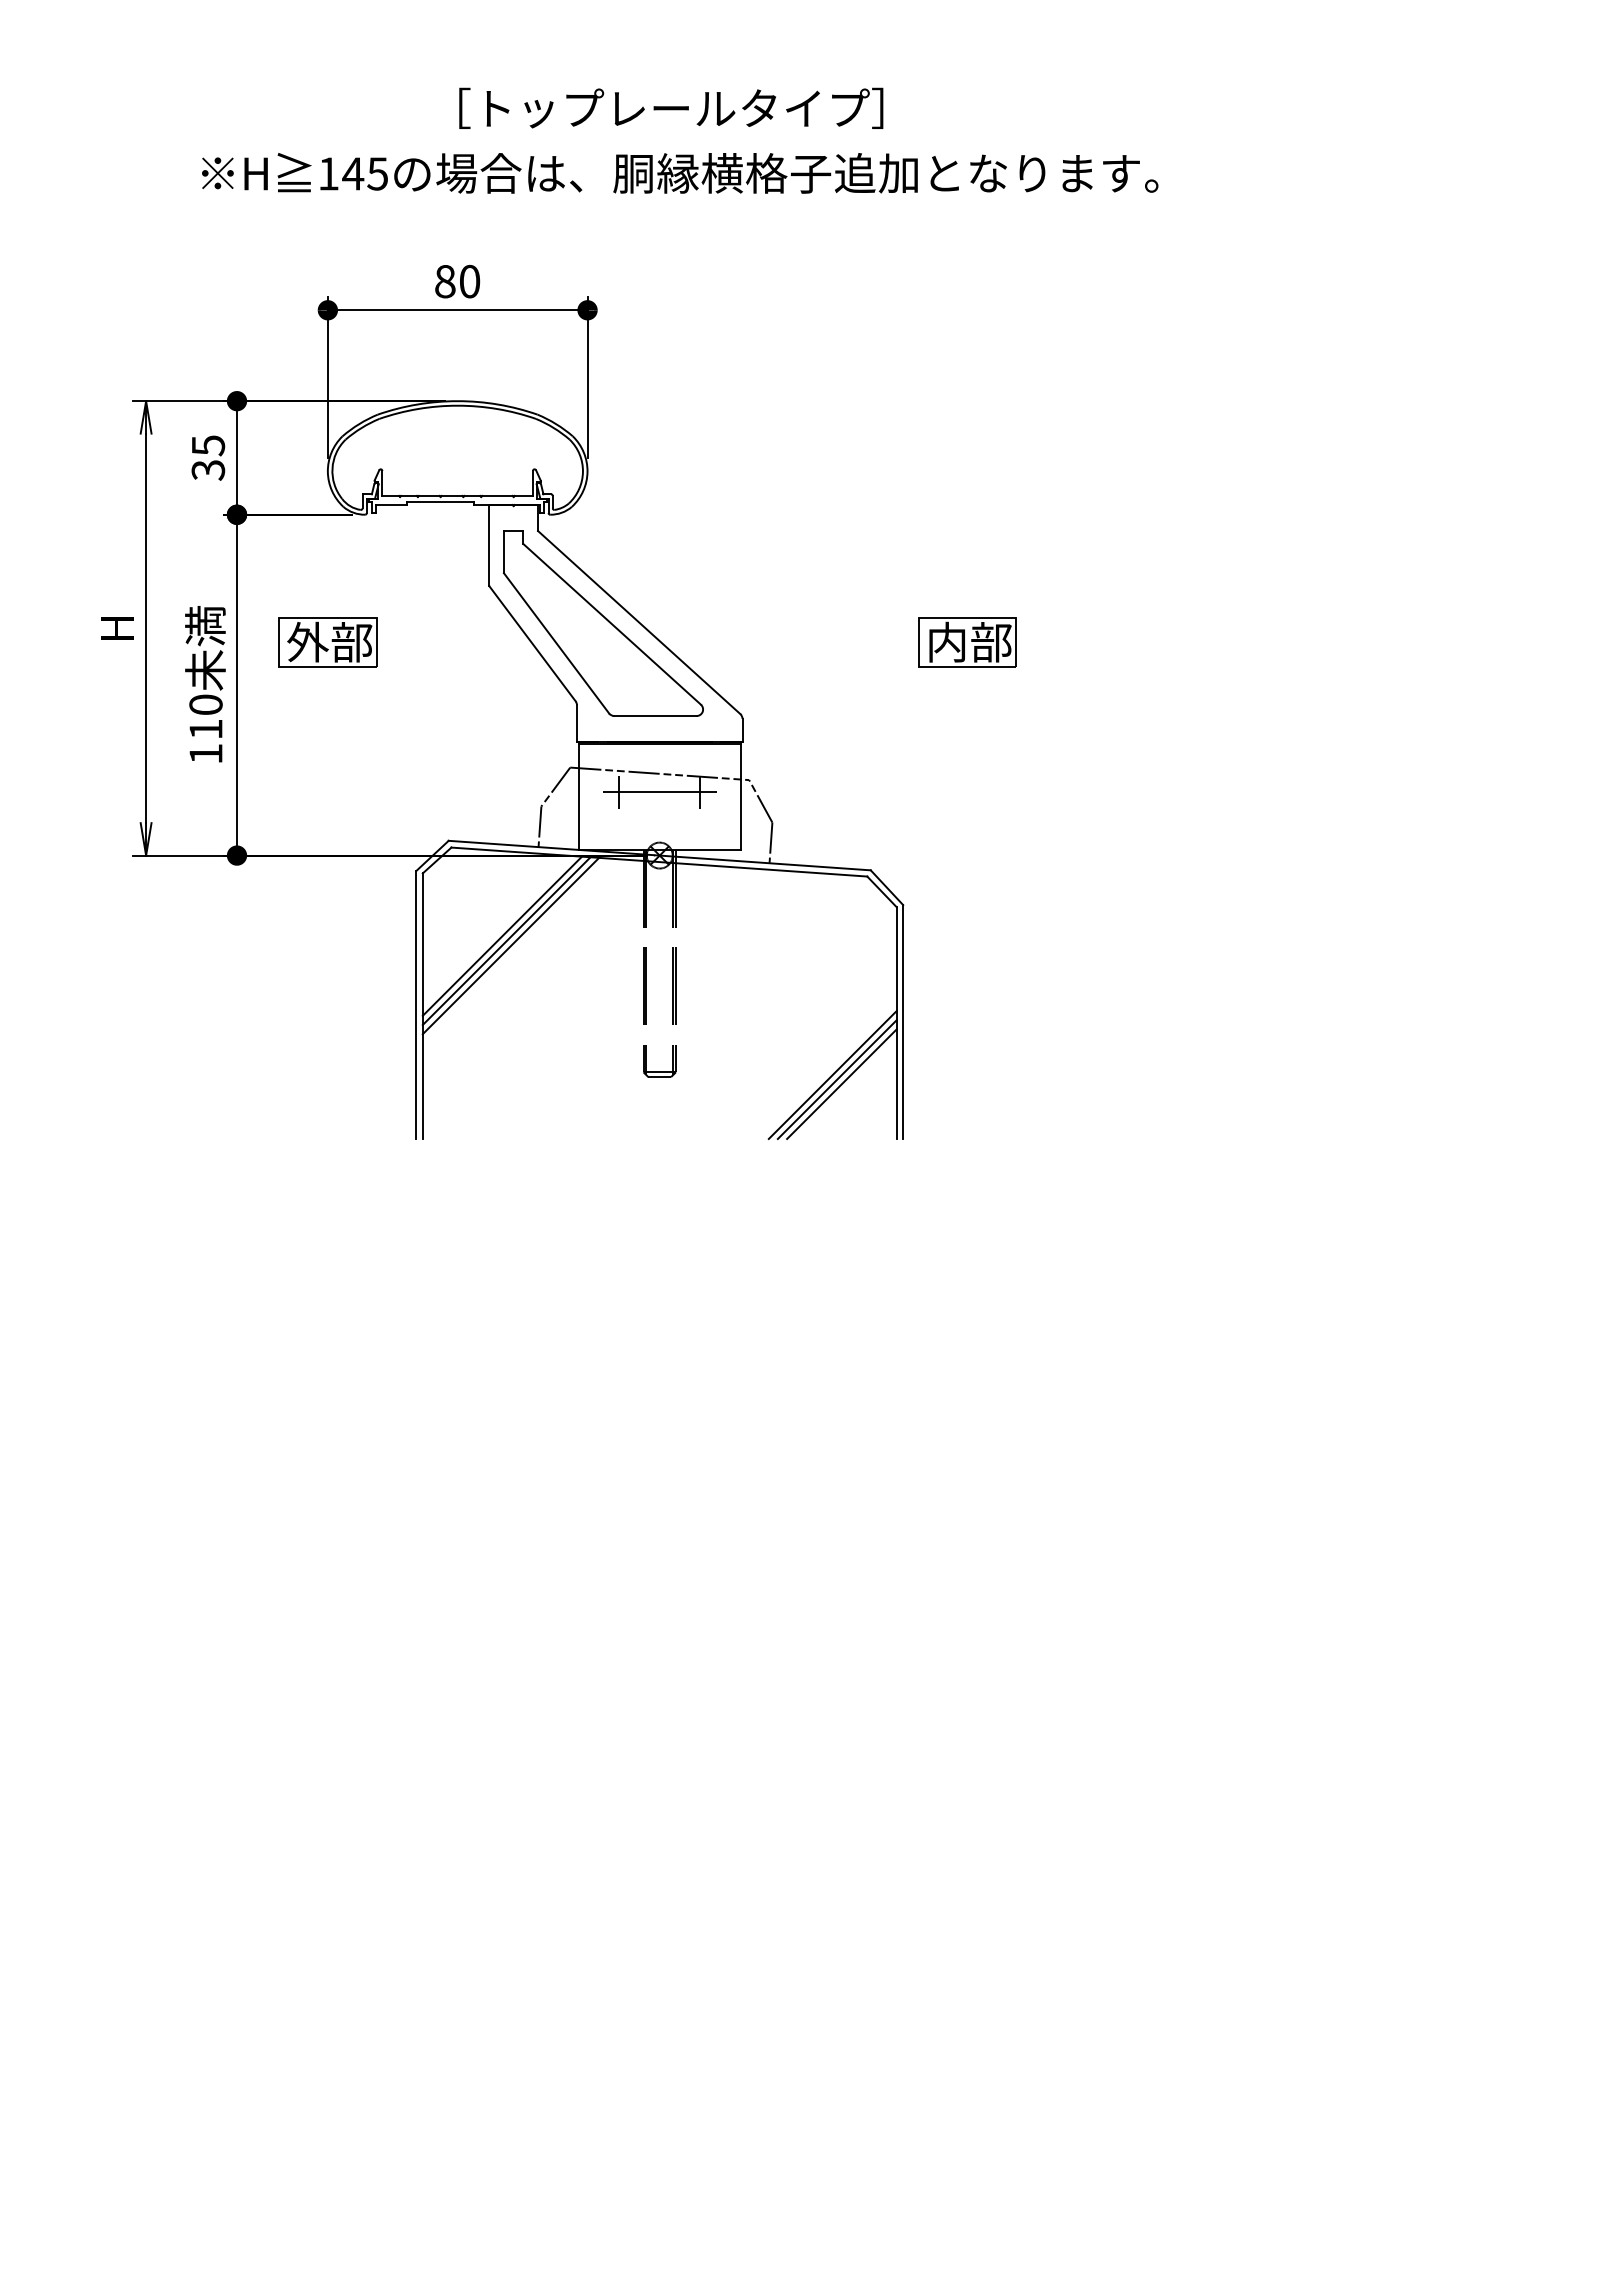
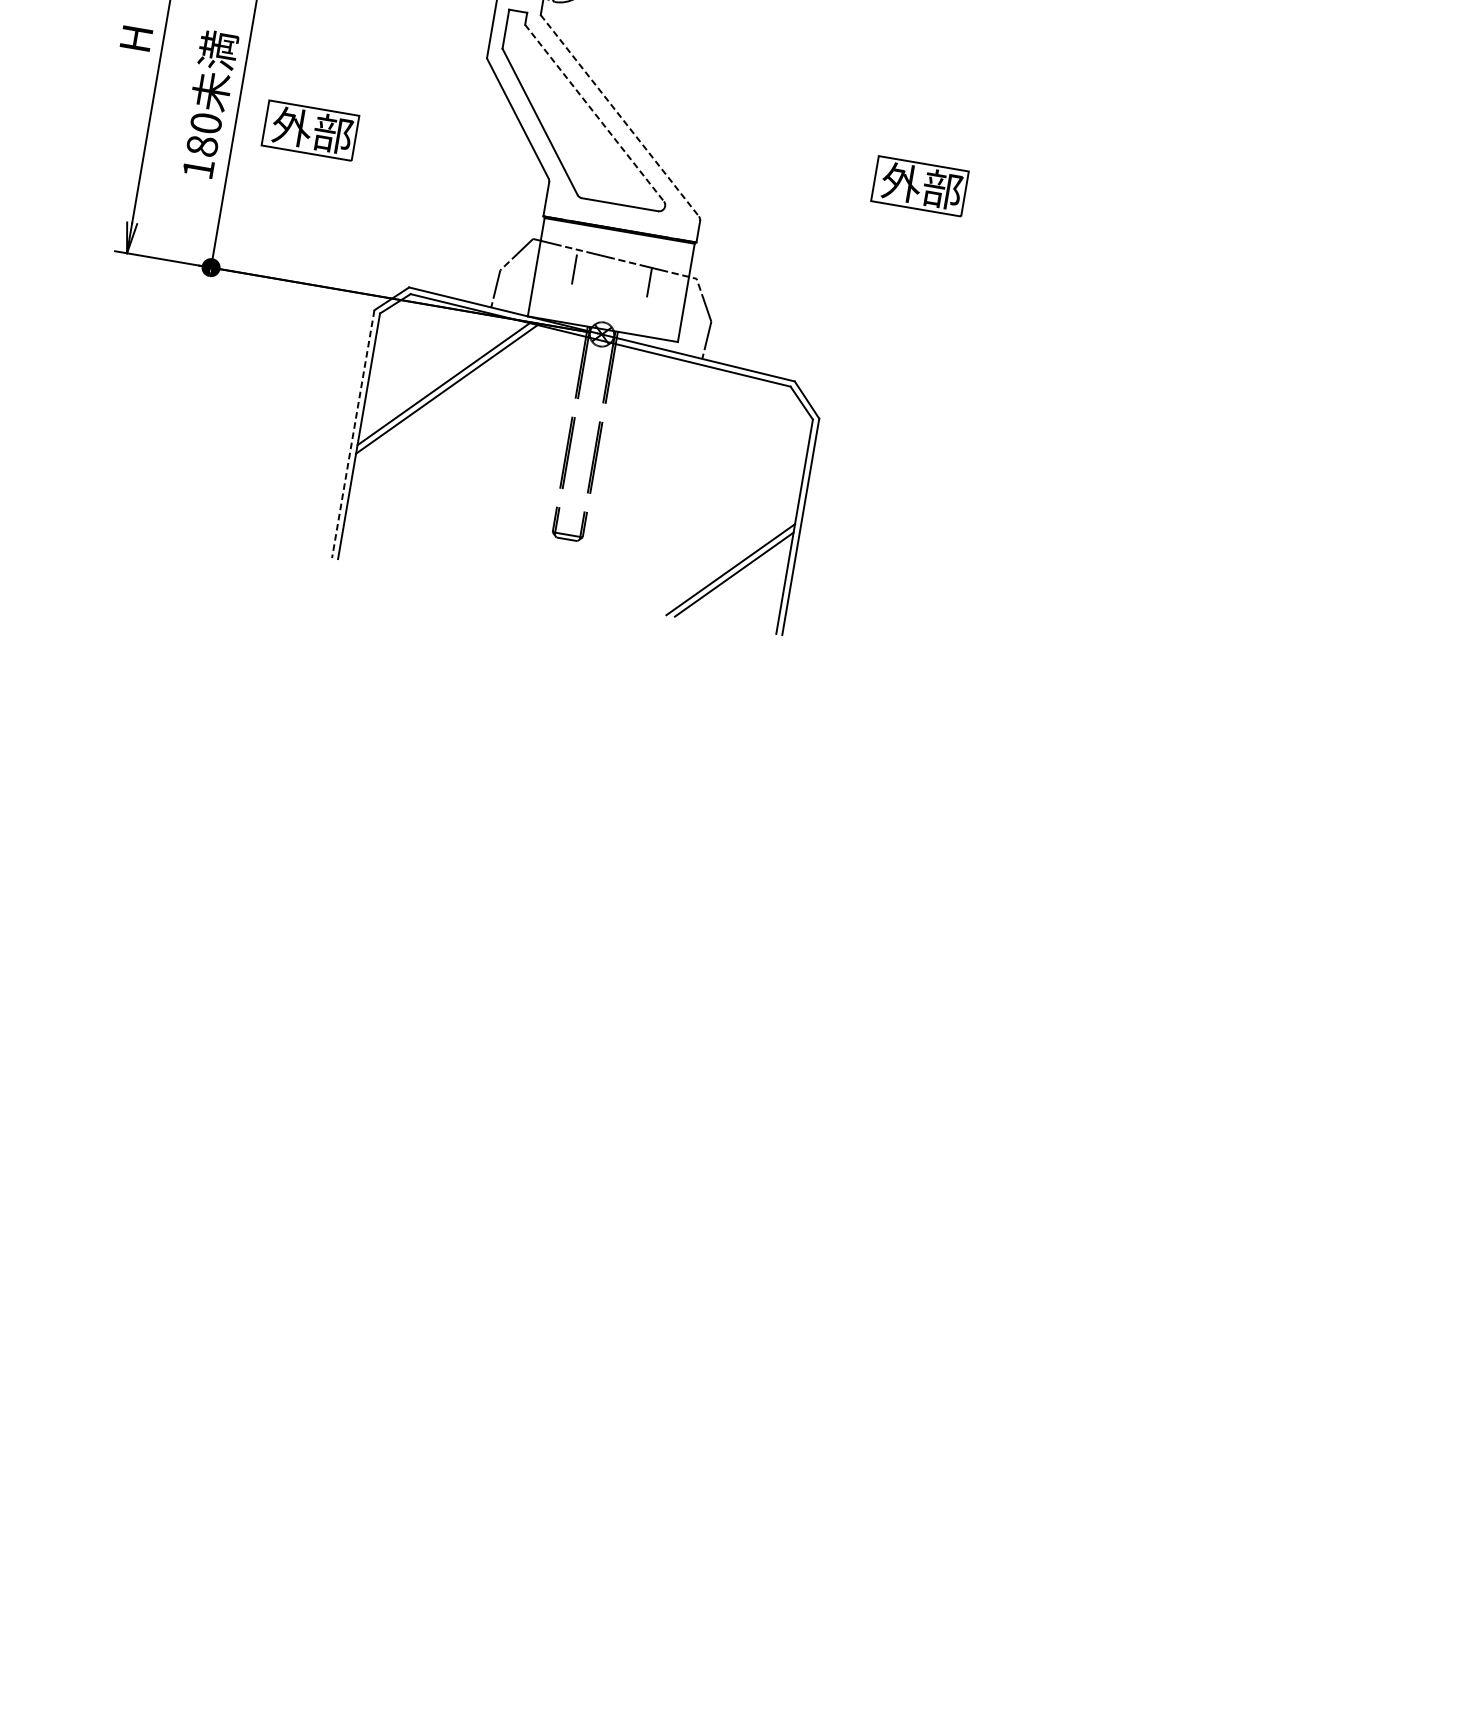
line: (639, 622) -> (620, 115), solid -> dashed
line: (612, 624) -> (594, 113), solid -> dashed
text: (947, 641) -> (901, 181), 内部 -> 外部
part: (327, 642) -> (310, 130), moved
text: (205, 729) -> (201, 146), 110 -> 180
line: (659, 792) -> (611, 276), removed
line: (510, 945) -> (449, 394), removed
line: (416, 1005) -> (353, 434), solid -> dashed
line: (832, 1075) -> (726, 565), removed

